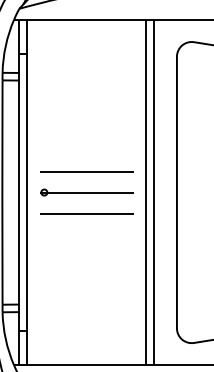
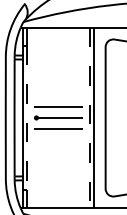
line: (27, 191) -> (27, 117), solid -> dashed
line: (146, 191) -> (89, 117), solid -> dashed

